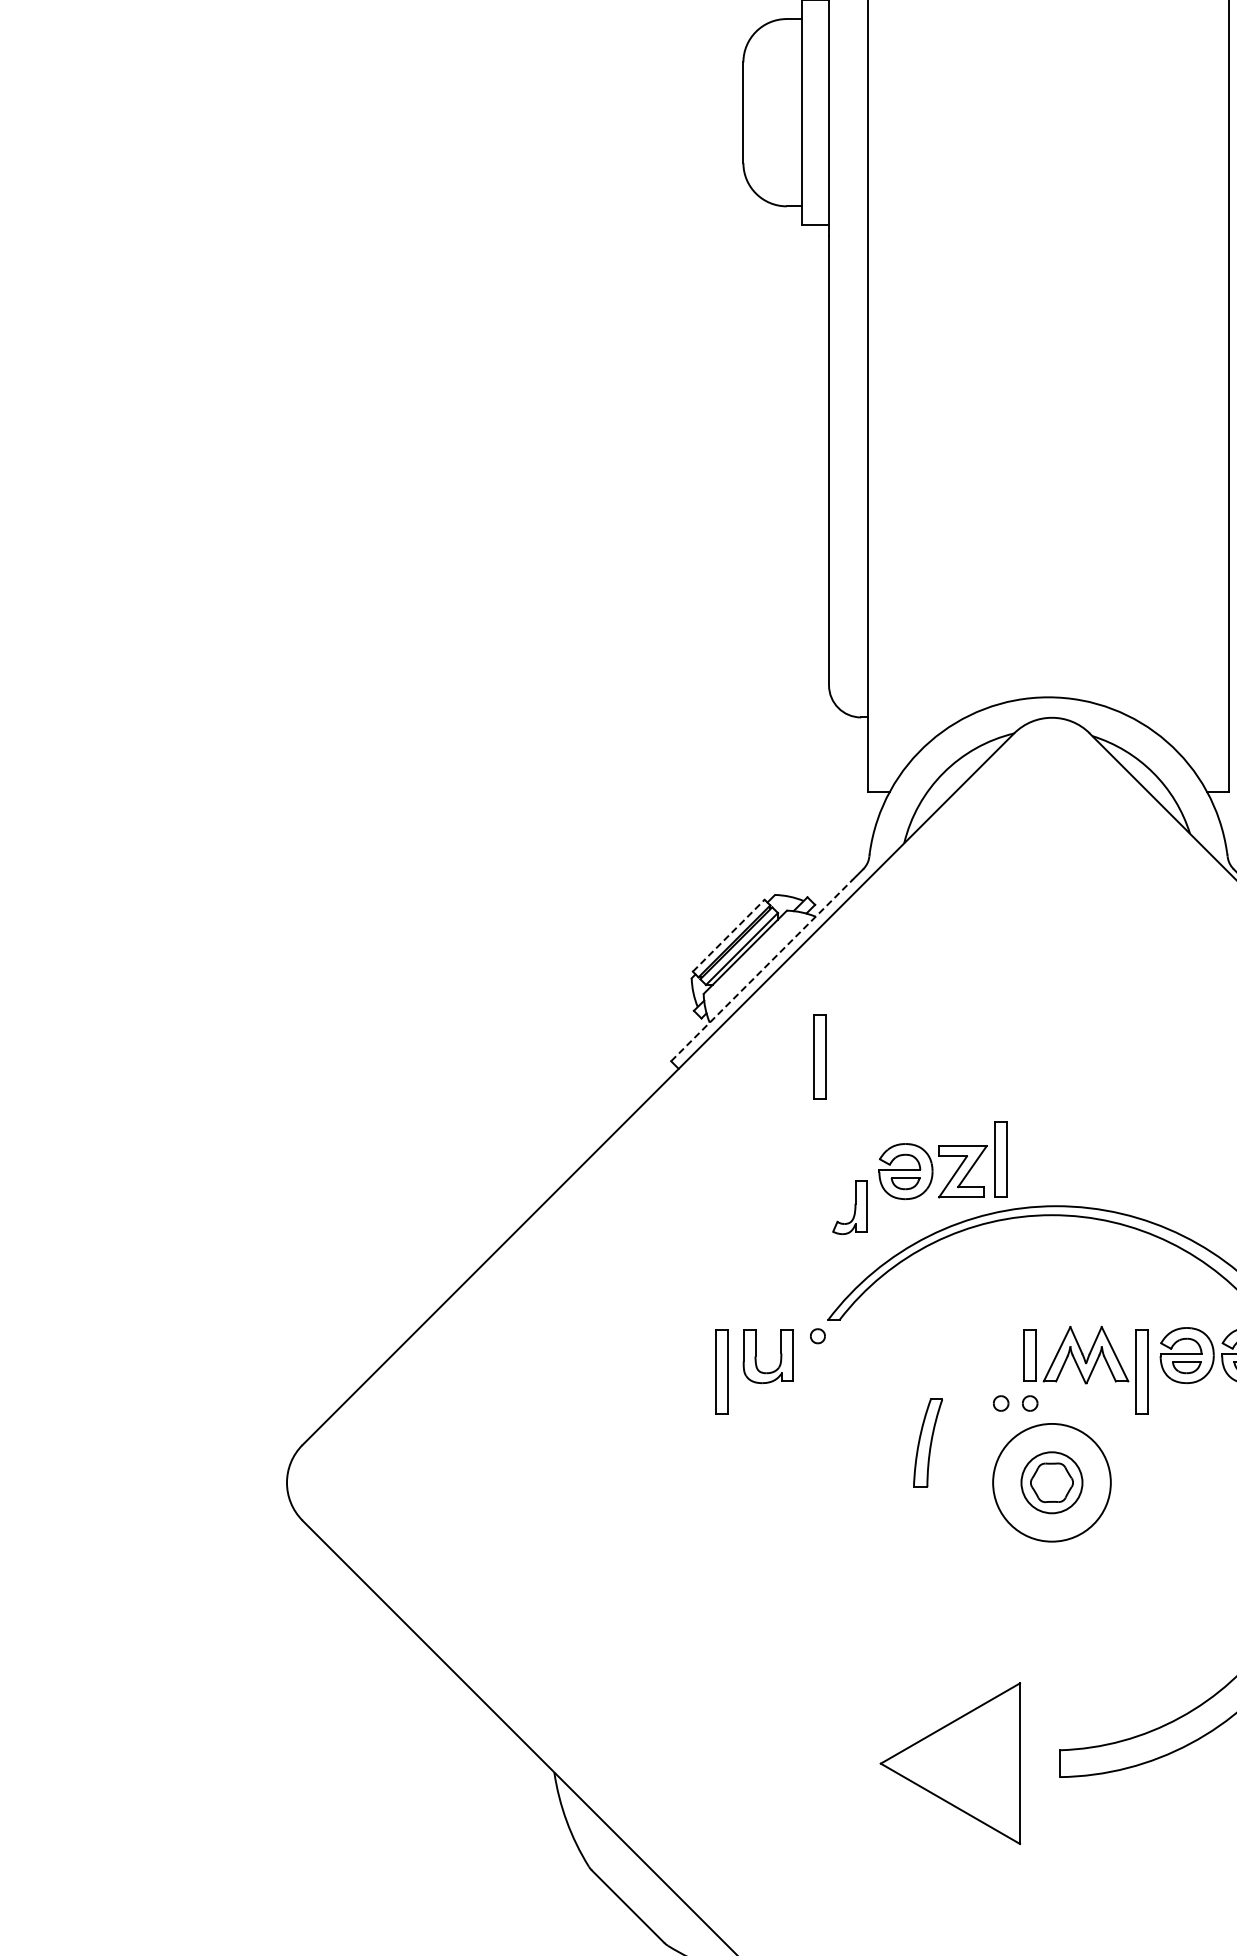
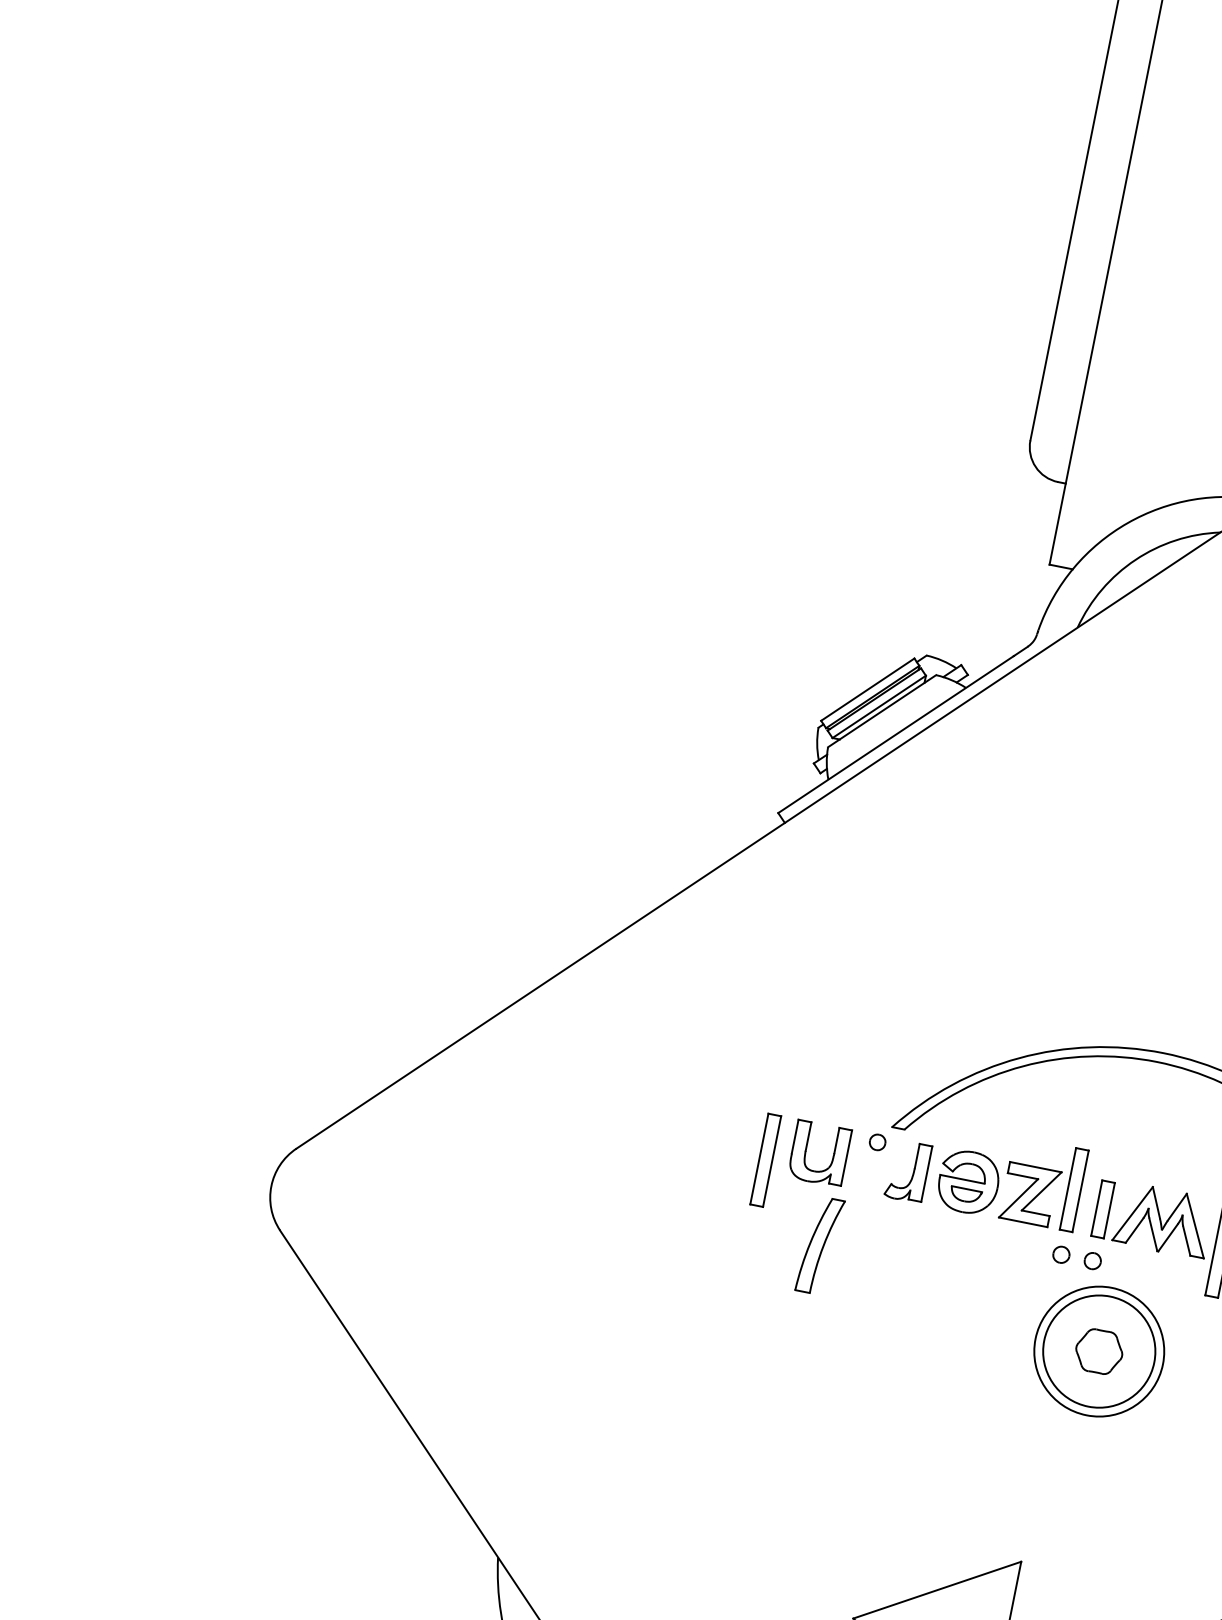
line: (728, 935) -> (867, 689), dashed -> solid
line: (762, 970) -> (896, 734), dashed -> solid
part: (819, 1056) -> (939, 839), removed
part: (942, 1160) -> (1010, 1178), moved
part: (849, 1207) -> (907, 1171), moved
part: (927, 1442) -> (819, 1244), moved
circle: (1051, 1482) -> (1098, 1351), size x1.67

